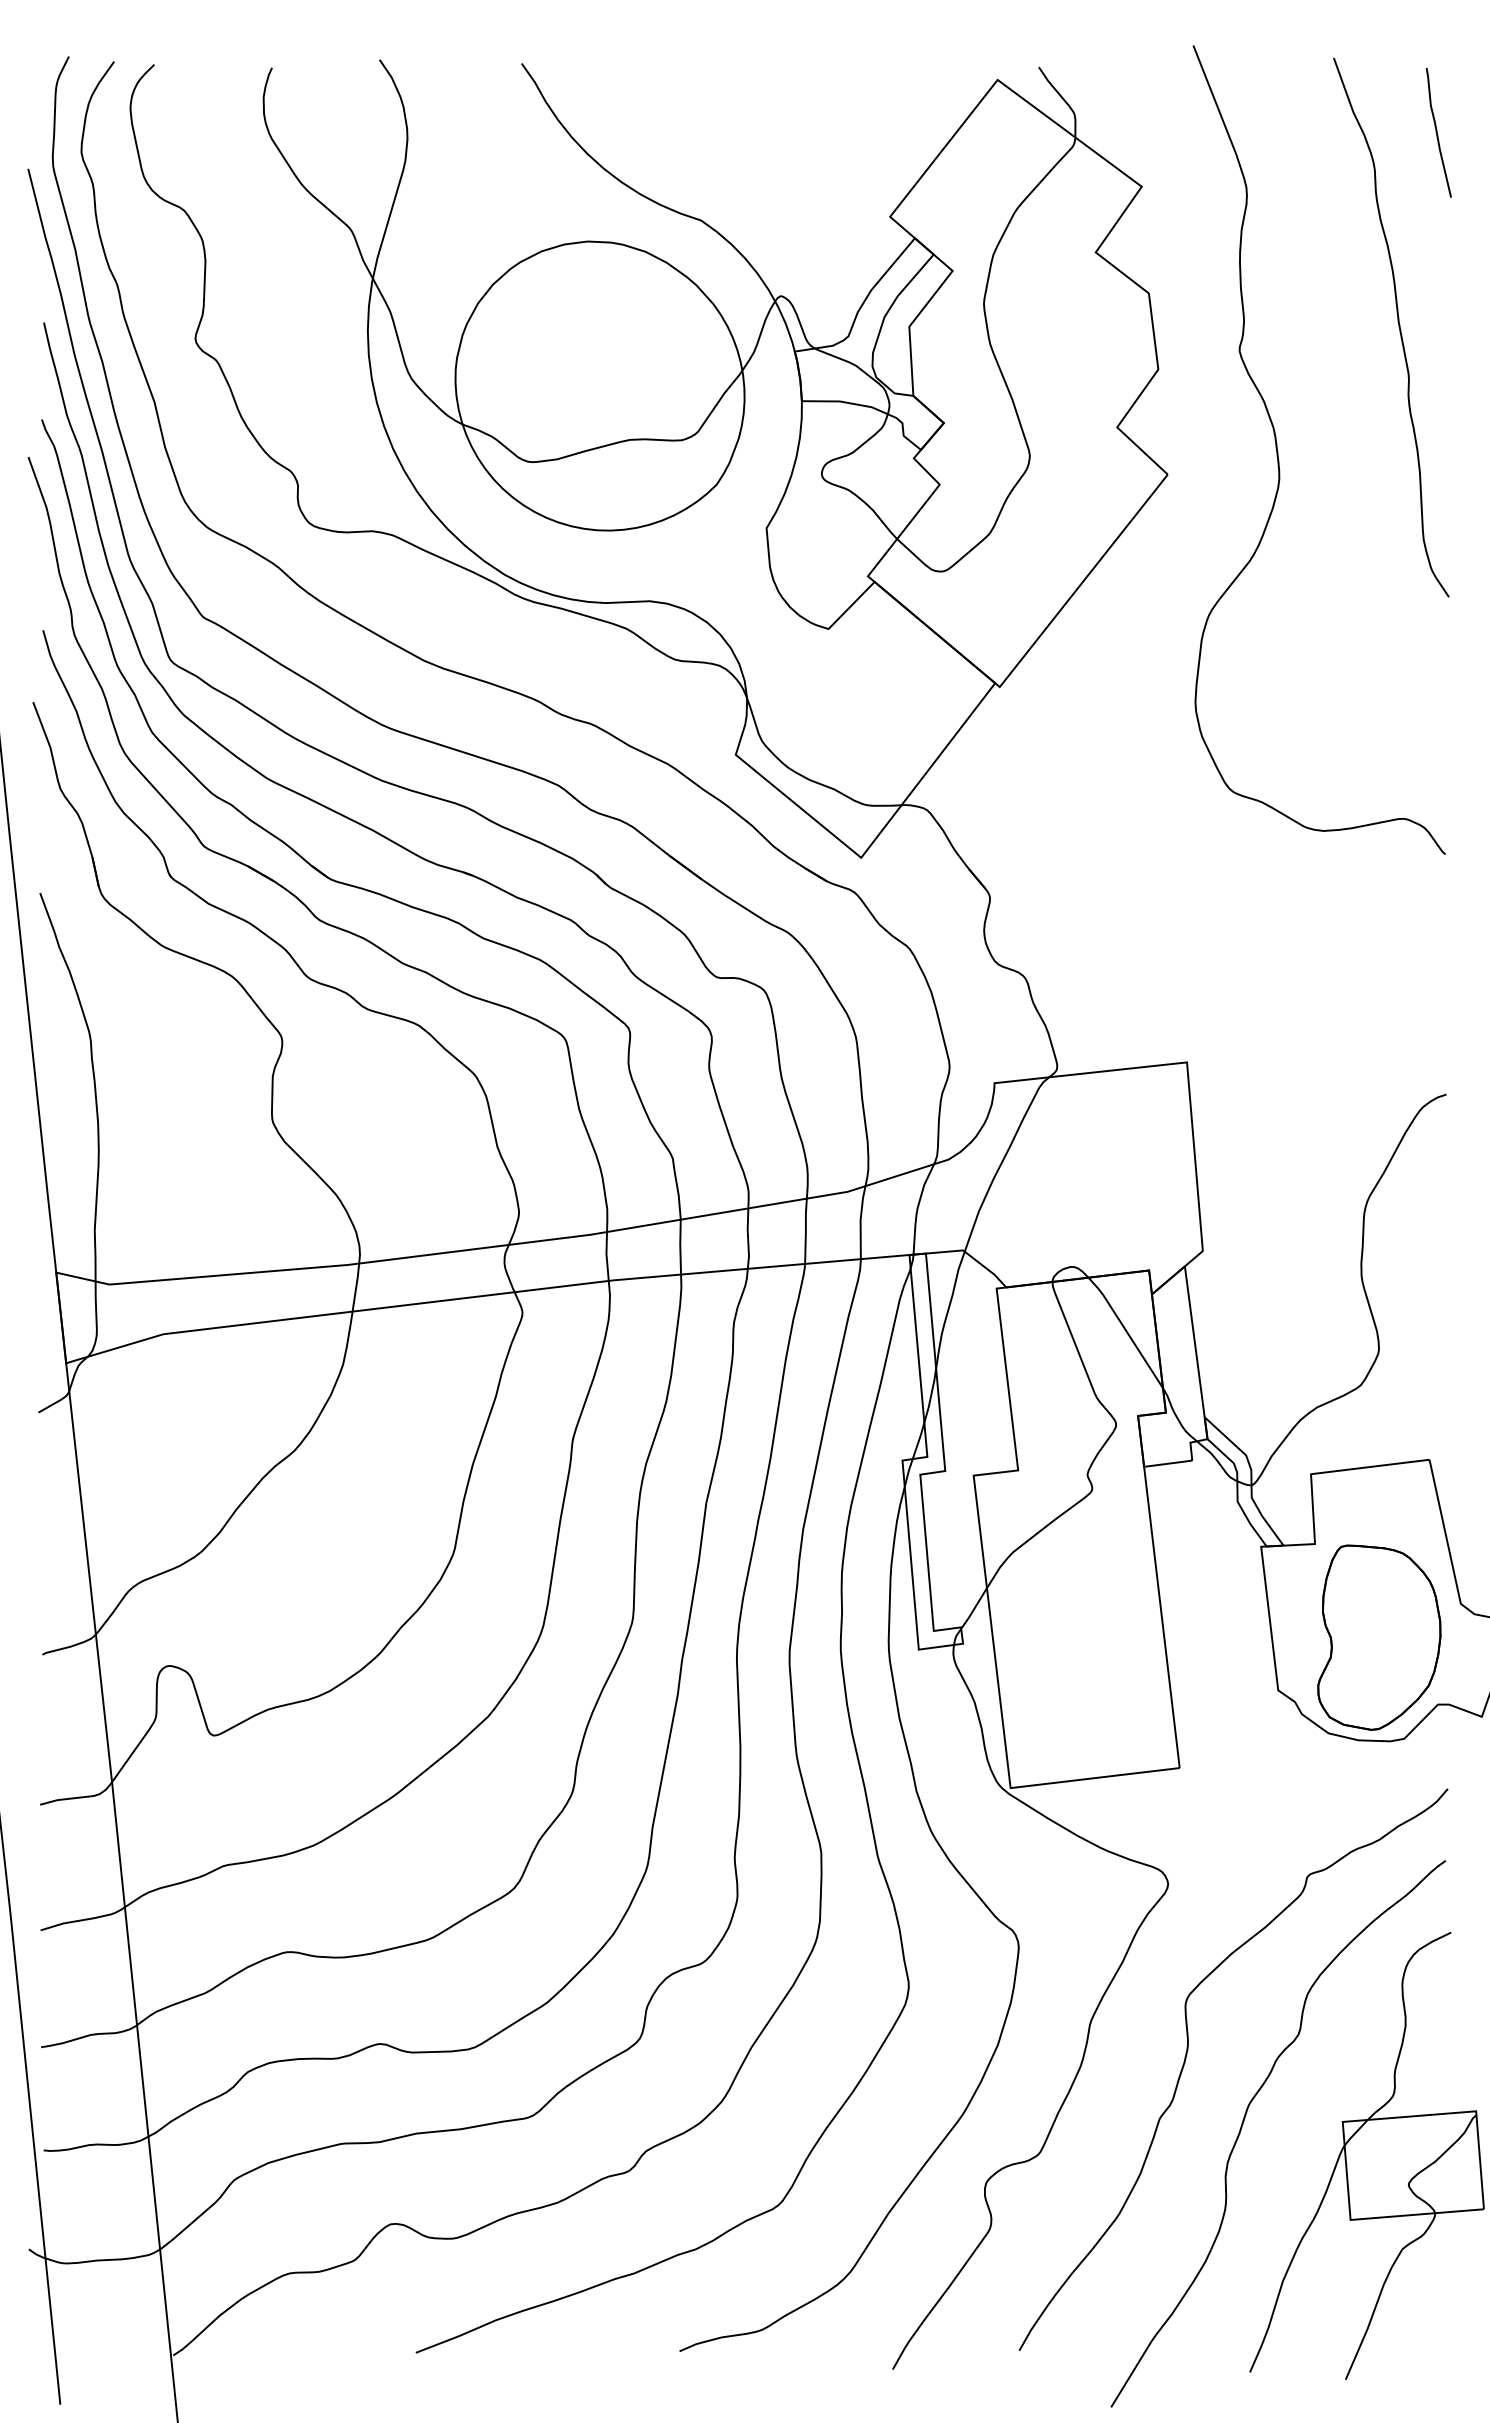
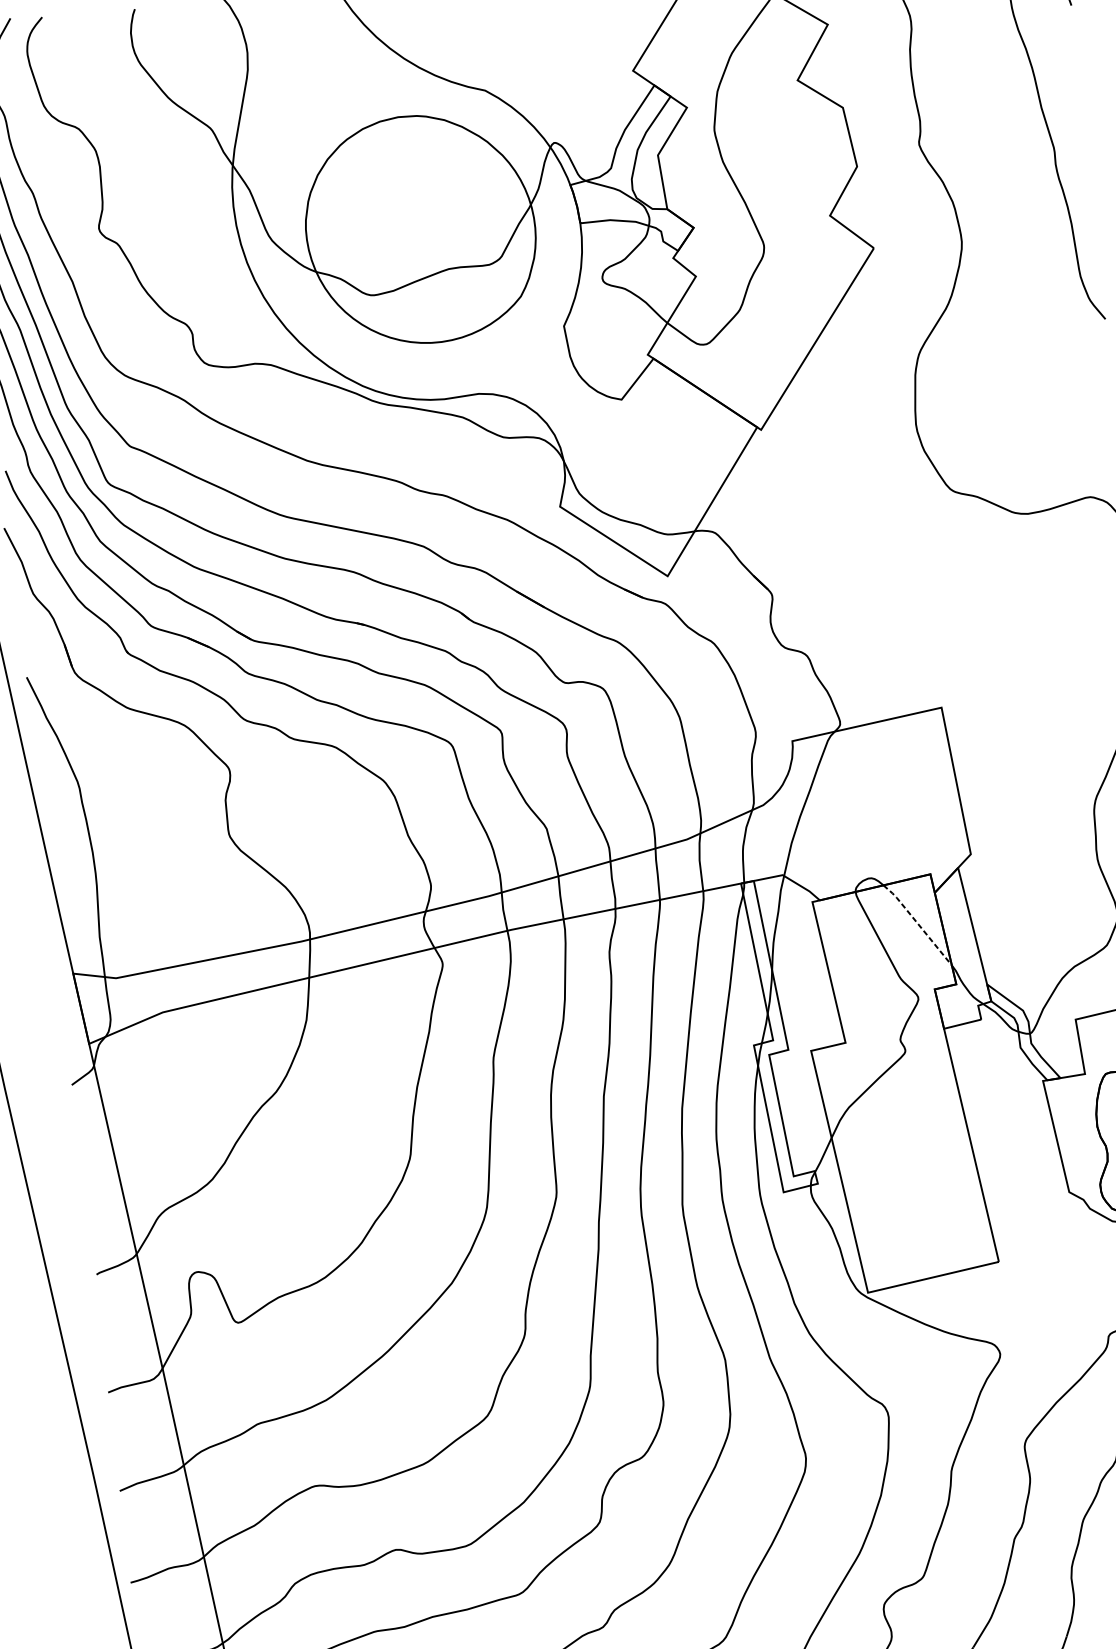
line: (1126, 1331) -> (918, 924), solid -> dashed

